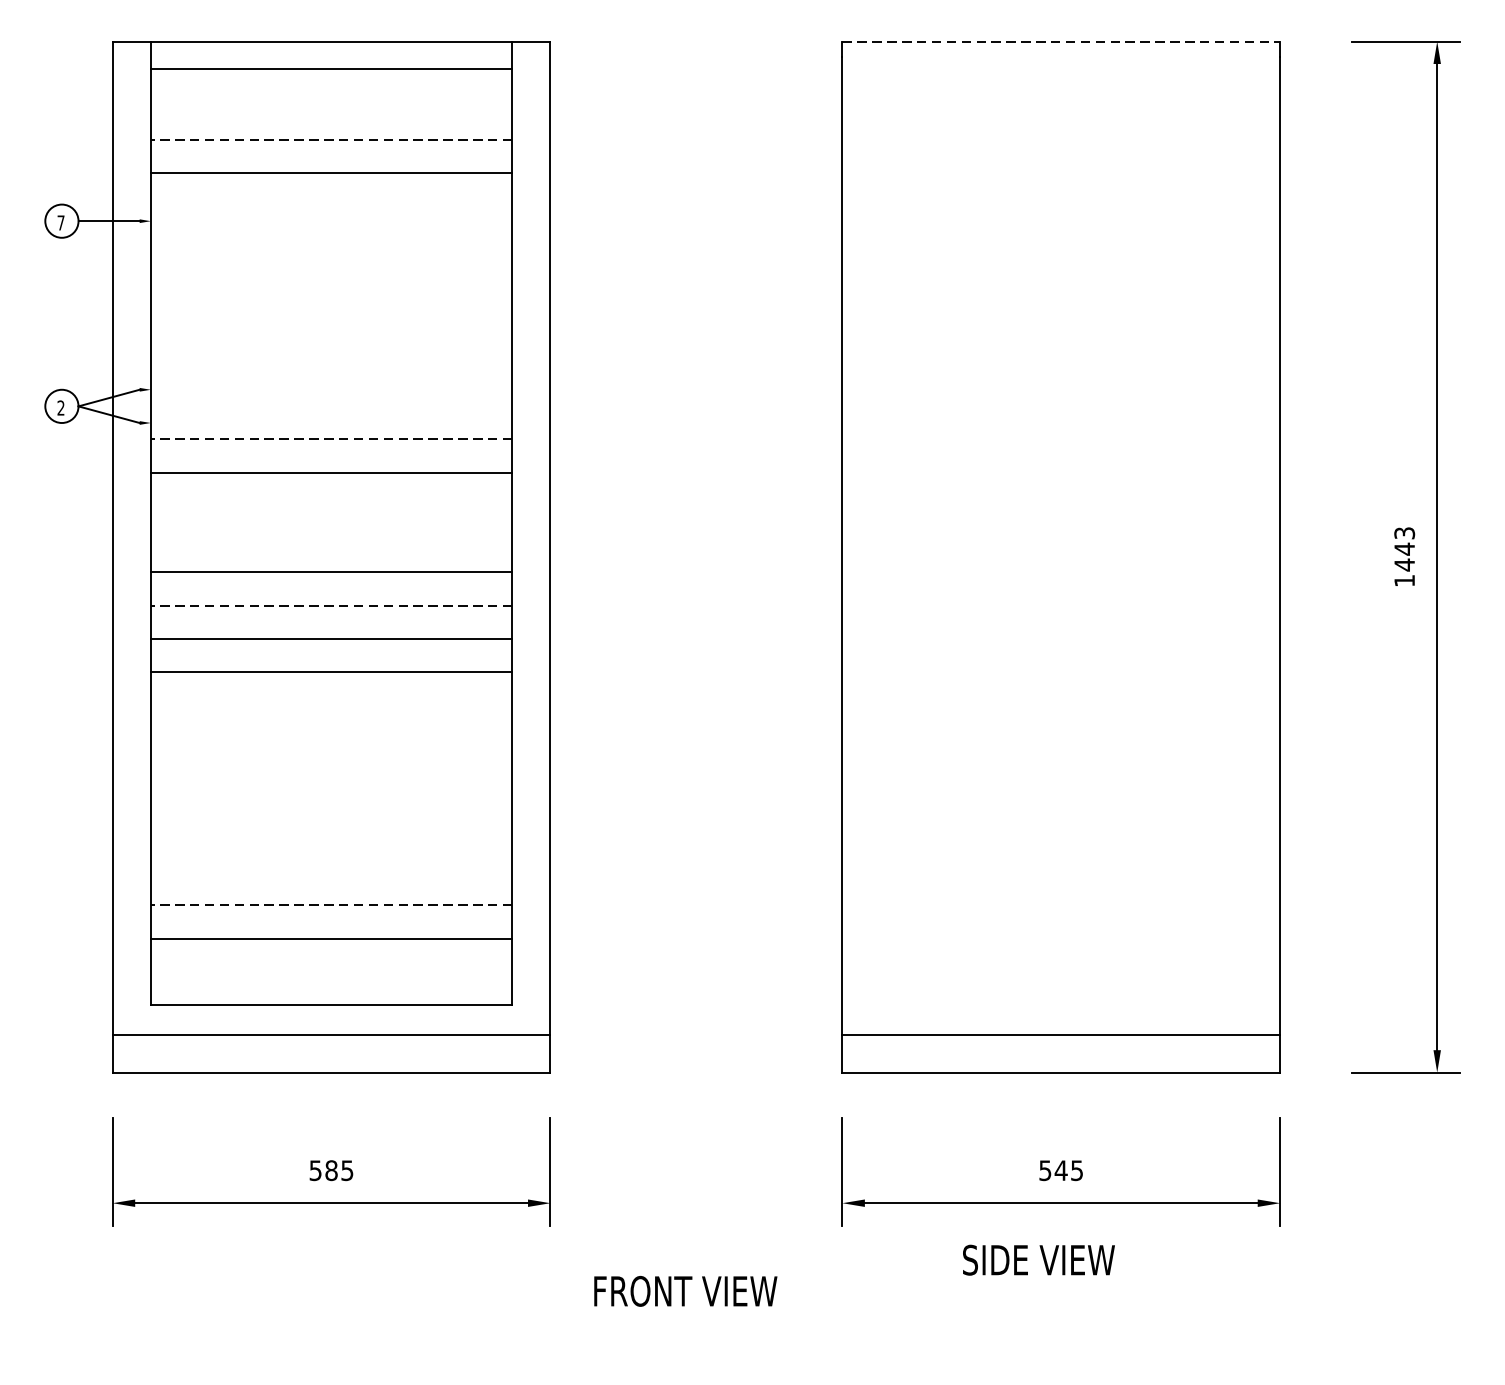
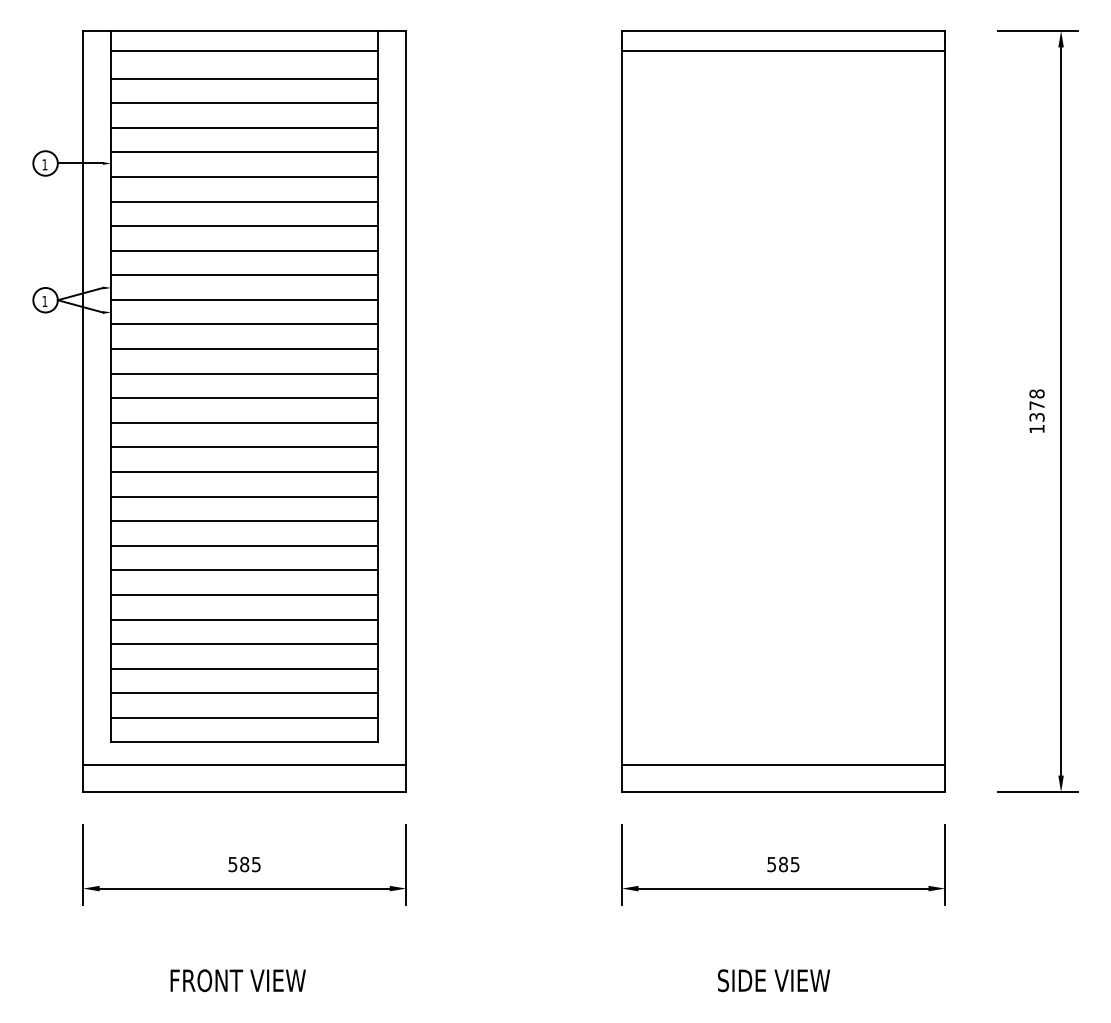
line: (1061, 41) -> (783, 30), dashed -> solid
line: (1061, 69) -> (783, 51), added
line: (331, 106) -> (244, 78), added
line: (331, 139) -> (244, 103), dashed -> solid
line: (331, 206) -> (244, 152), added
text: (60, 222) -> (44, 164), 7 -> 1
line: (331, 238) -> (244, 176), added
line: (331, 272) -> (244, 201), added
line: (331, 306) -> (244, 226), added
line: (331, 339) -> (244, 250), added
line: (331, 372) -> (244, 275), added
line: (331, 405) -> (244, 299), added
text: (60, 406) -> (44, 300), 2 -> 1
line: (331, 439) -> (244, 324), dashed -> solid
line: (331, 505) -> (244, 373), added
line: (331, 539) -> (244, 398), added
text: (1403, 548) -> (1036, 405), 1443 -> 1378
line: (331, 605) -> (244, 447), dashed -> solid
line: (331, 706) -> (244, 521), added
line: (331, 738) -> (244, 545), added
line: (331, 772) -> (244, 570), added
line: (331, 804) -> (244, 594), added
line: (331, 838) -> (244, 619), added
line: (331, 872) -> (244, 644), added
line: (331, 905) -> (244, 668), dashed -> solid
line: (331, 971) -> (244, 717), added
text: (1061, 1170) -> (783, 864), 545 -> 585
text: (1038, 1259) -> (773, 980), moved
text: (684, 1291) -> (237, 980), moved

